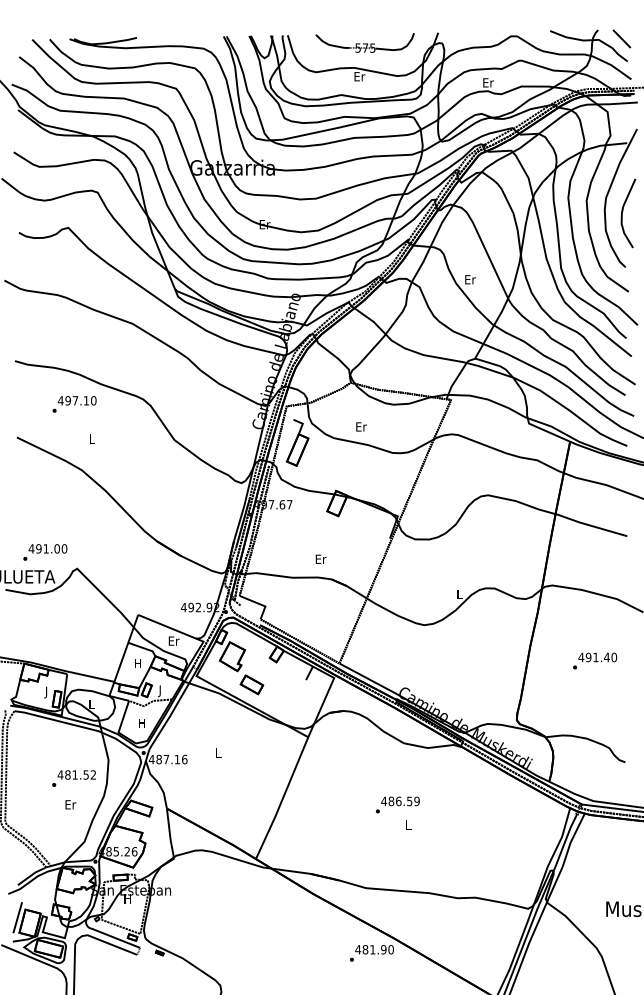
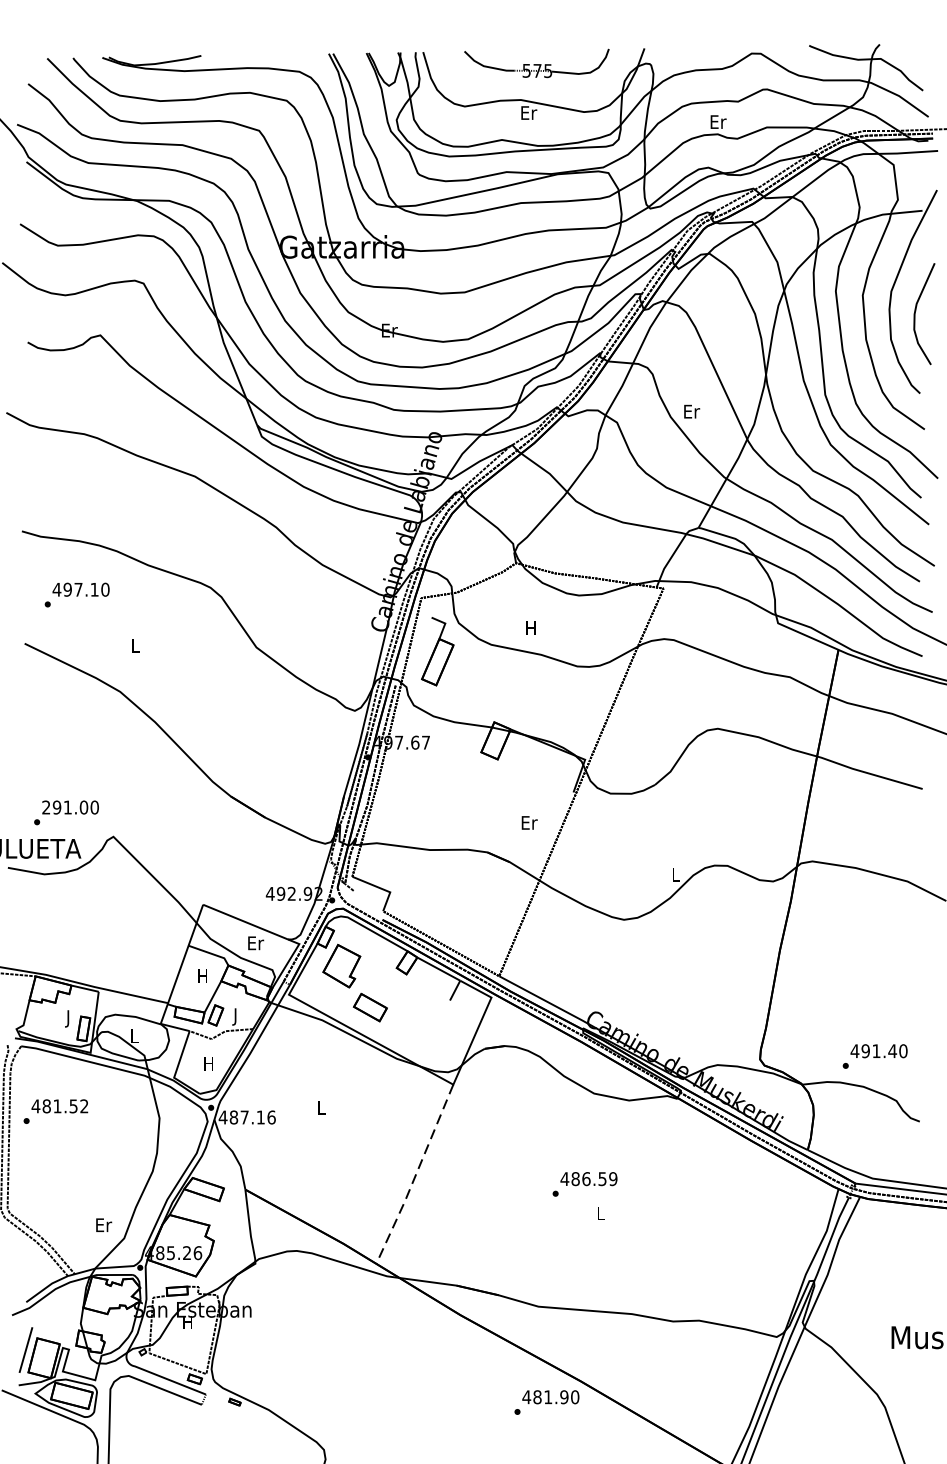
line: (621, 38) -> (914, 56), removed
text: (74, 404) -> (77, 595), moved
text: (361, 426) -> (531, 627), Er -> H
text: (31, 548) -> (46, 807), 491.00 -> 291.00
text: (320, 558) -> (528, 821), moved
text: (595, 660) -> (875, 1055), moved
text: (73, 778) -> (55, 1111), moved
line: (282, 799) -> (415, 1176), solid -> dashed
text: (70, 804) -> (103, 1224), moved

